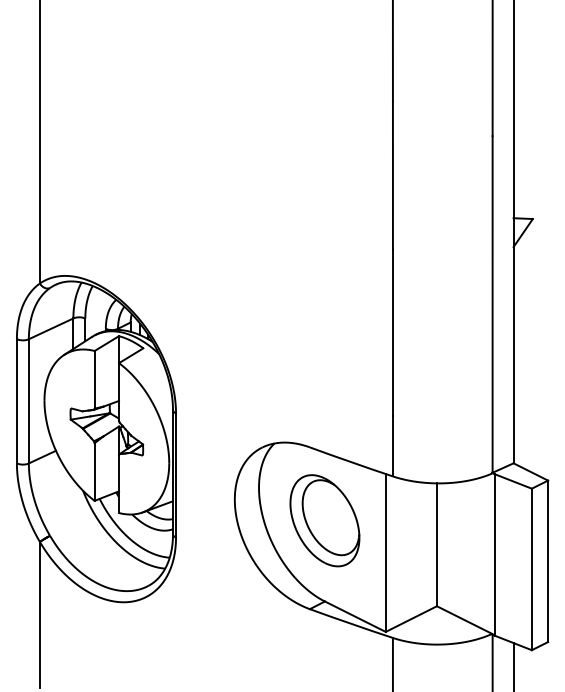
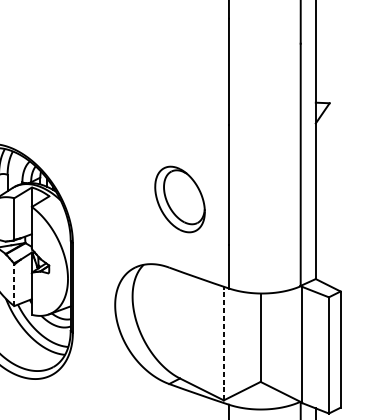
line: (94, 472) -> (14, 285), solid -> dashed
part: (324, 520) -> (179, 199), moved
line: (385, 552) -> (223, 343), solid -> dashed

